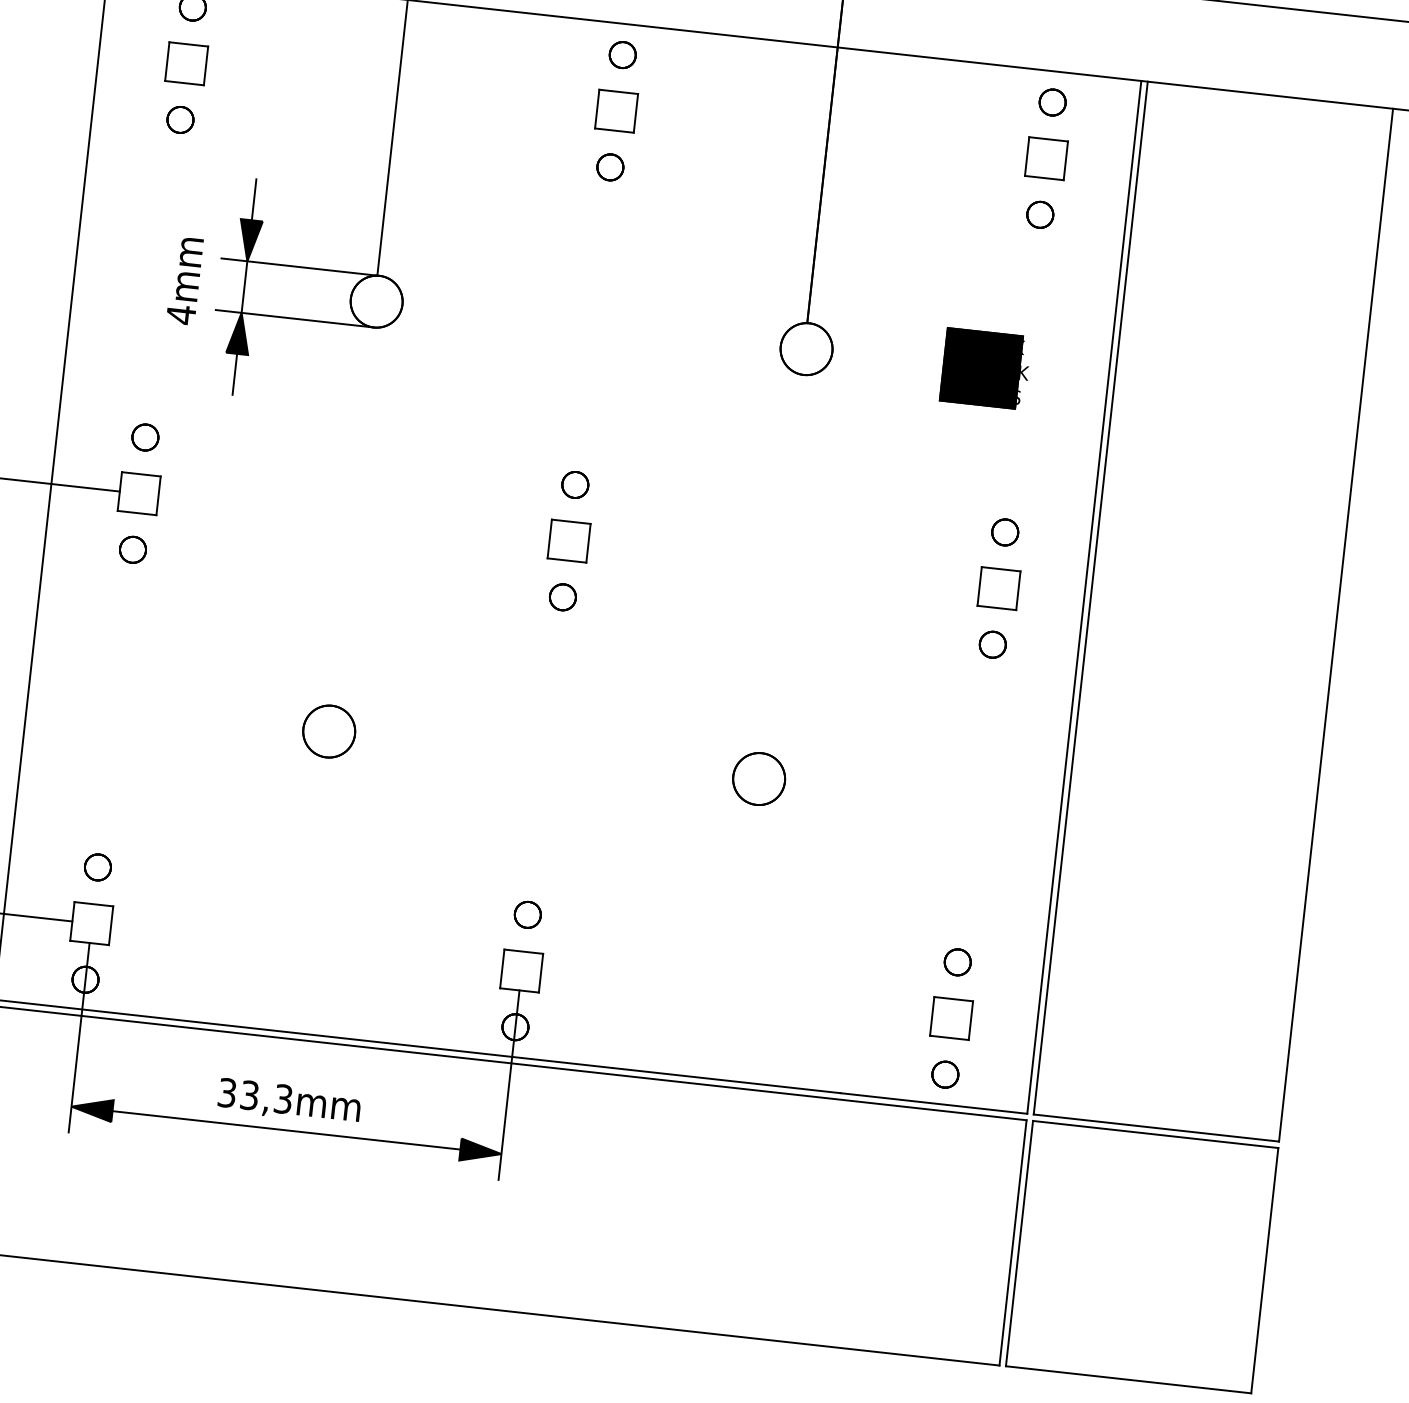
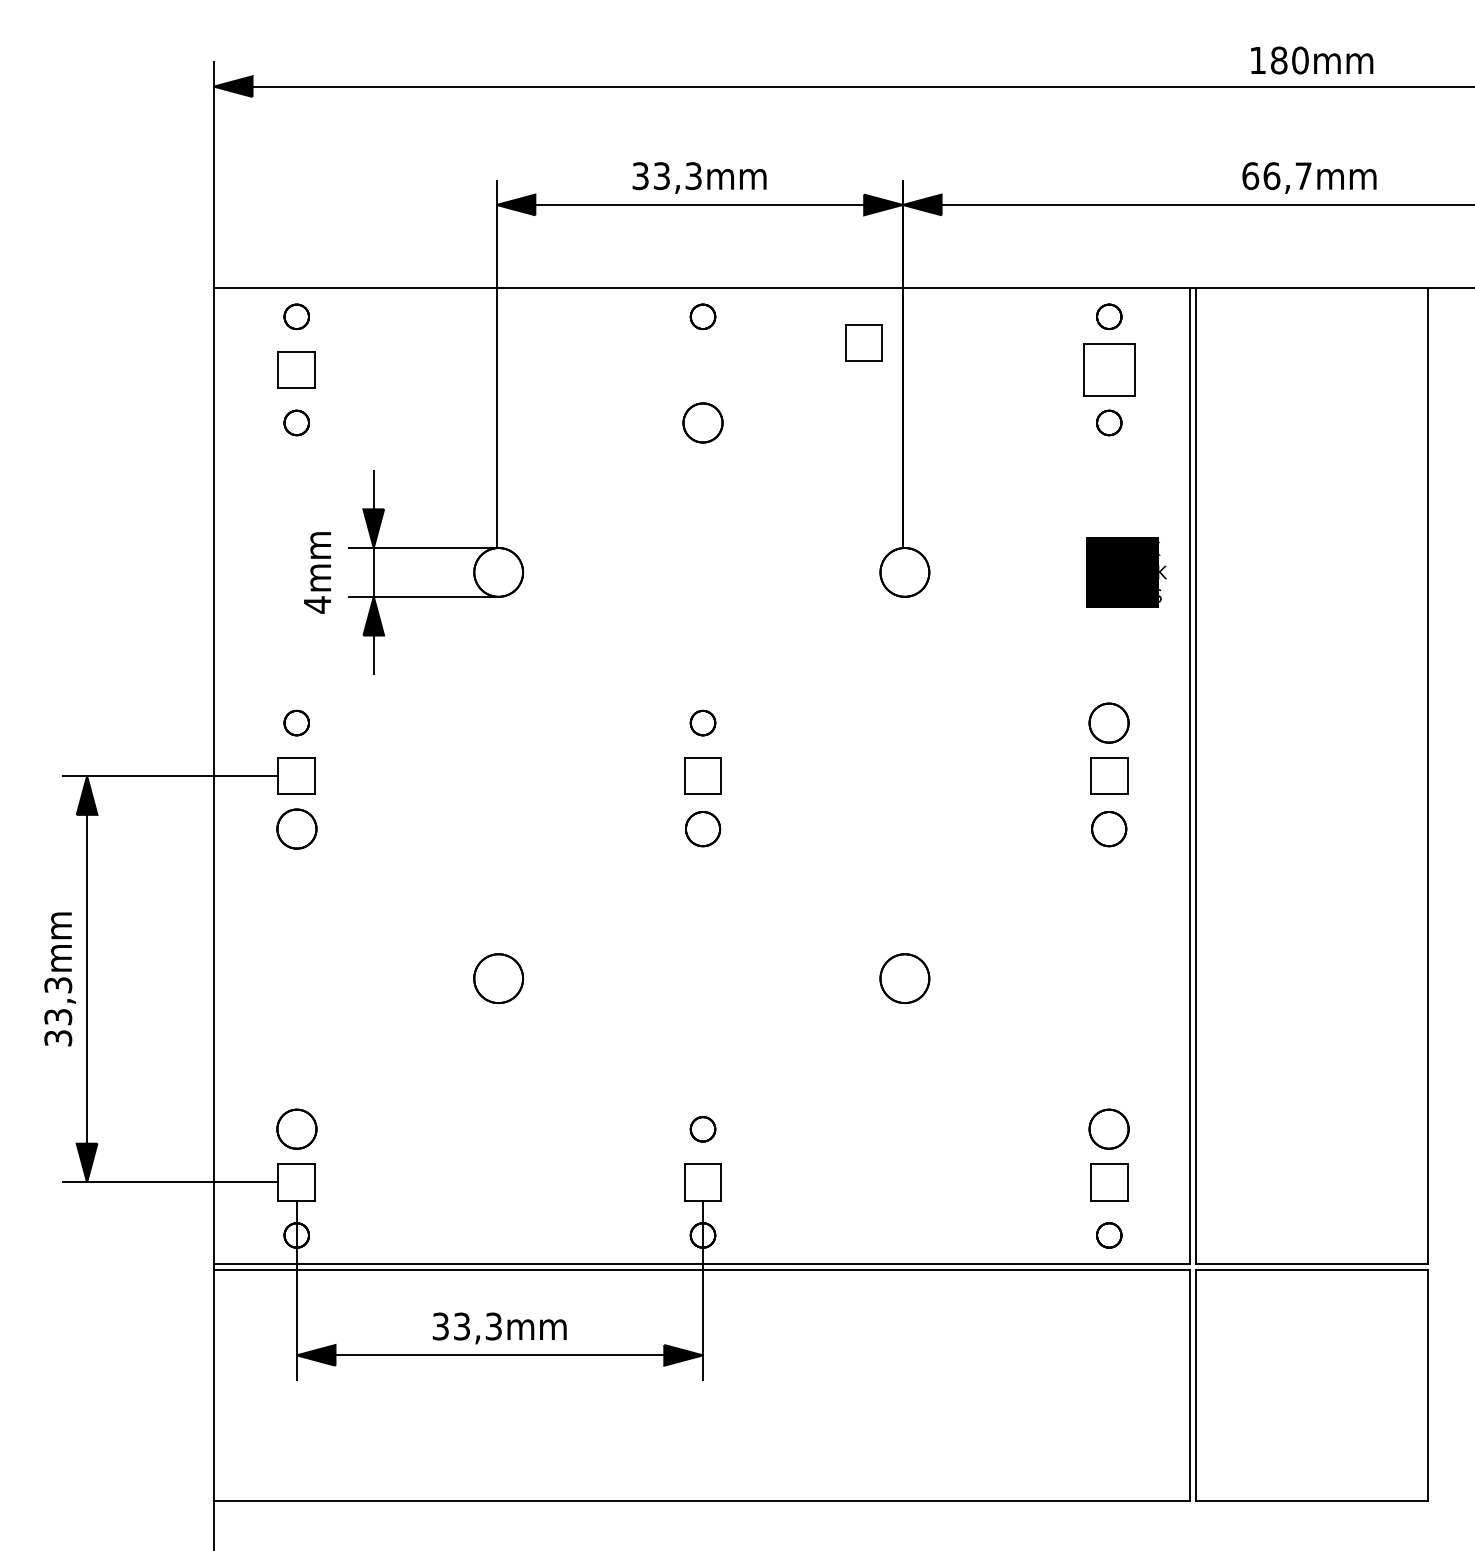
part: (616, 110) -> (863, 342), moved
part: (1046, 158) -> (1109, 369), size x1.4
part: (609, 166) -> (702, 422), size x1.6
text: (986, 369) -> (1126, 572), moved
part: (1005, 531) -> (1109, 722), size x1.6
part: (132, 550) -> (296, 829), size x1.6
part: (562, 597) -> (702, 829), size x1.4
part: (993, 645) -> (1109, 829), size x1.4
part: (97, 867) -> (296, 1129), size x1.6
part: (958, 962) -> (1109, 1129), size x1.6

